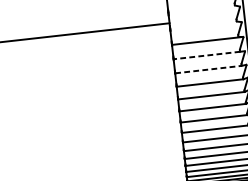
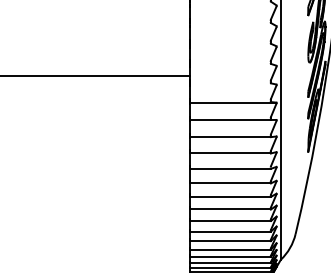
line: (206, 55) -> (230, 120), dashed -> solid
line: (208, 69) -> (230, 137), dashed -> solid

